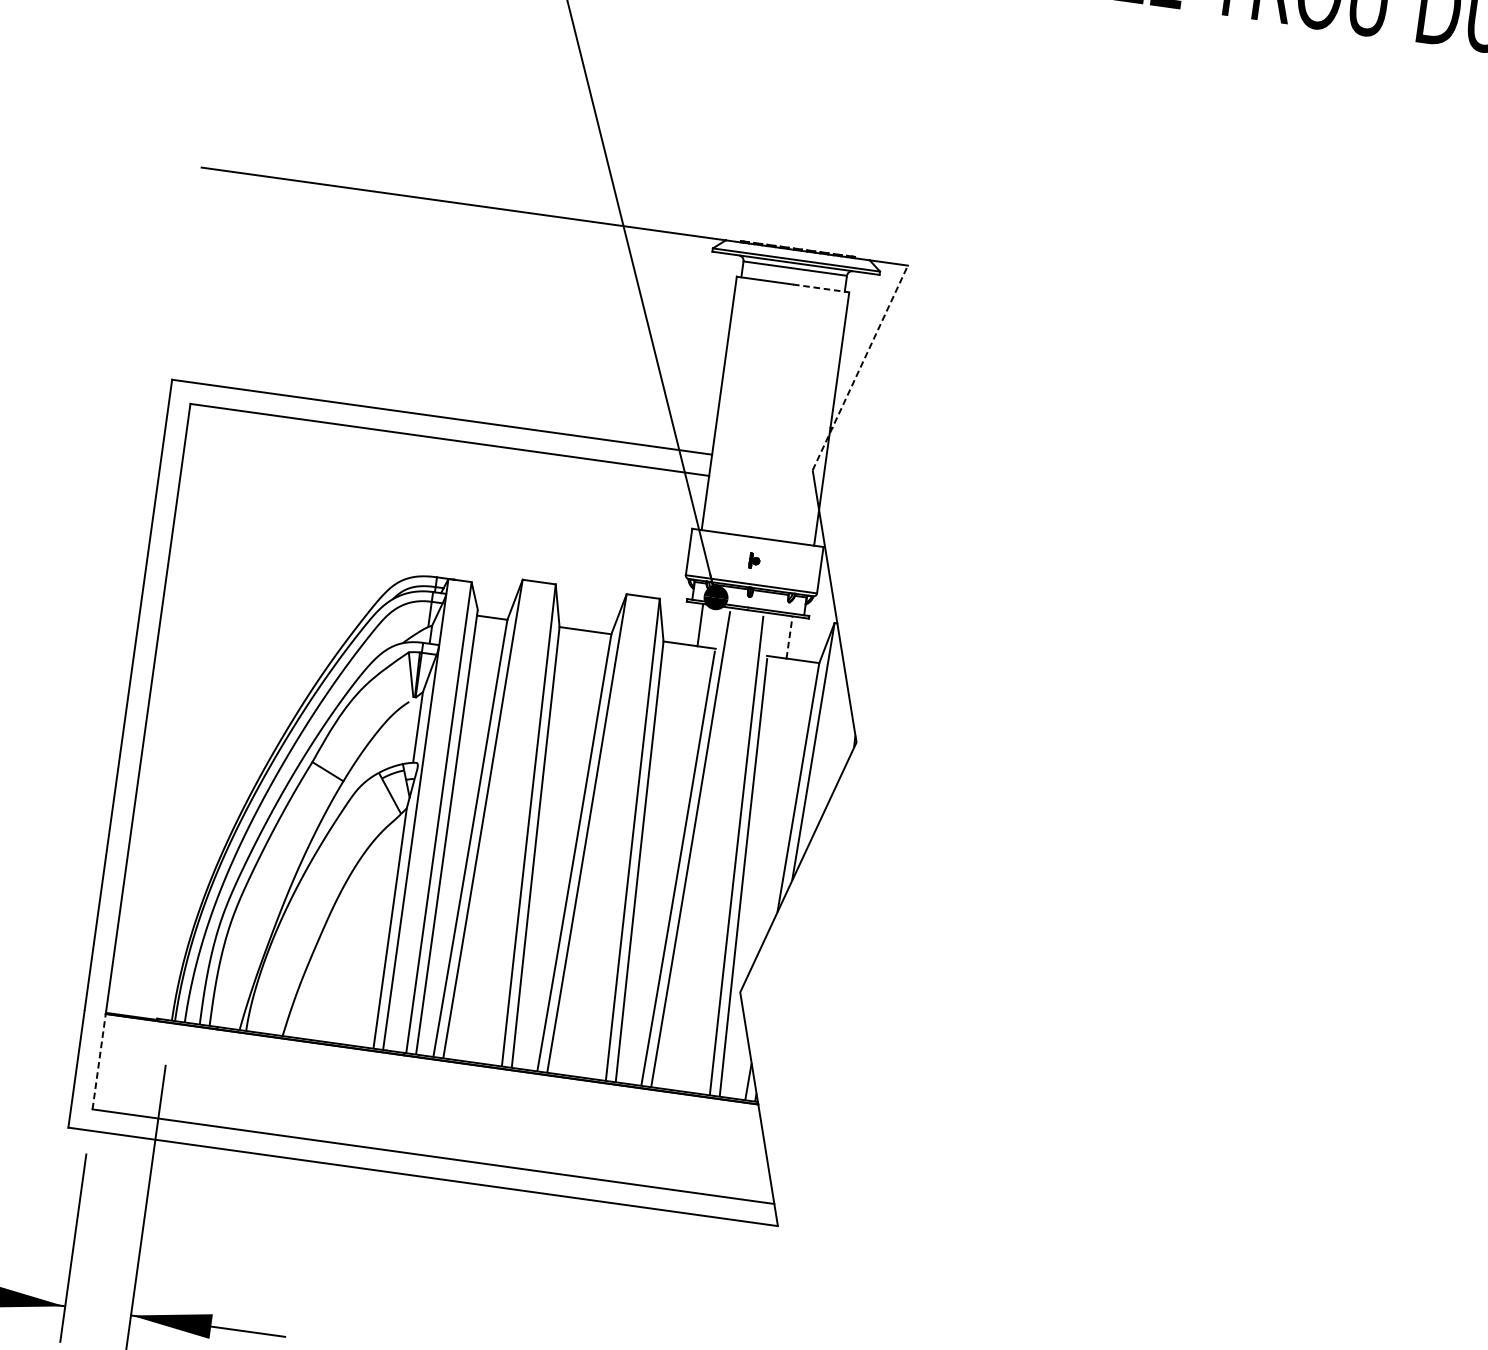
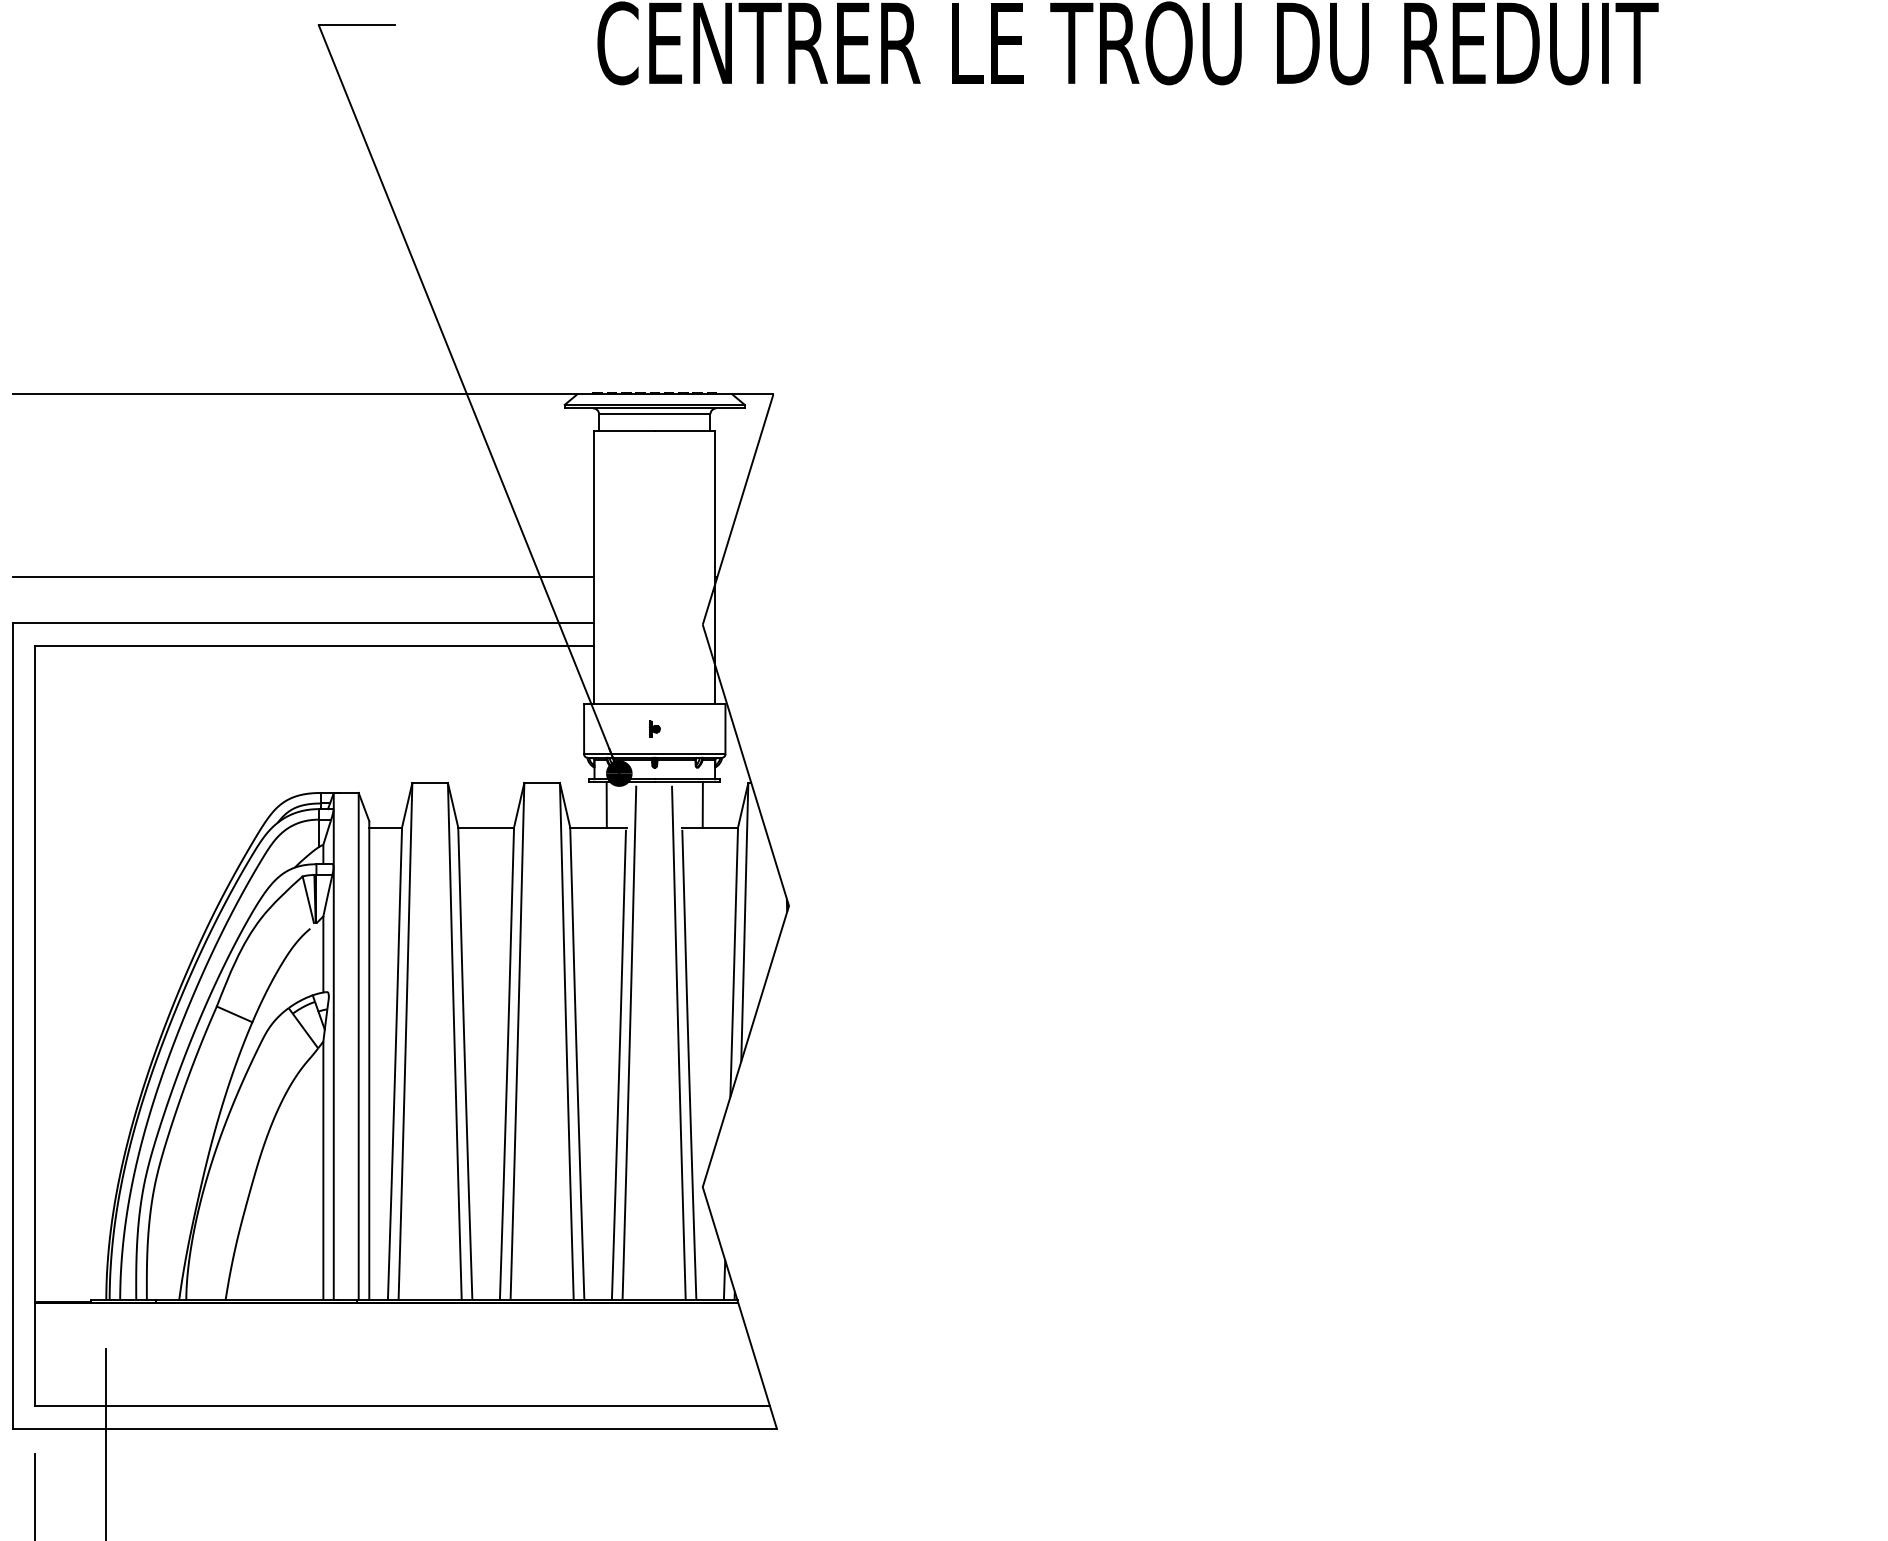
line: (821, 288) -> (685, 431), dashed -> solid
line: (859, 368) -> (737, 510), dashed -> solid
line: (448, 375) -> (303, 577), added
line: (789, 637) -> (702, 804), dashed -> solid
line: (99, 1060) -> (35, 1353), dashed -> solid

